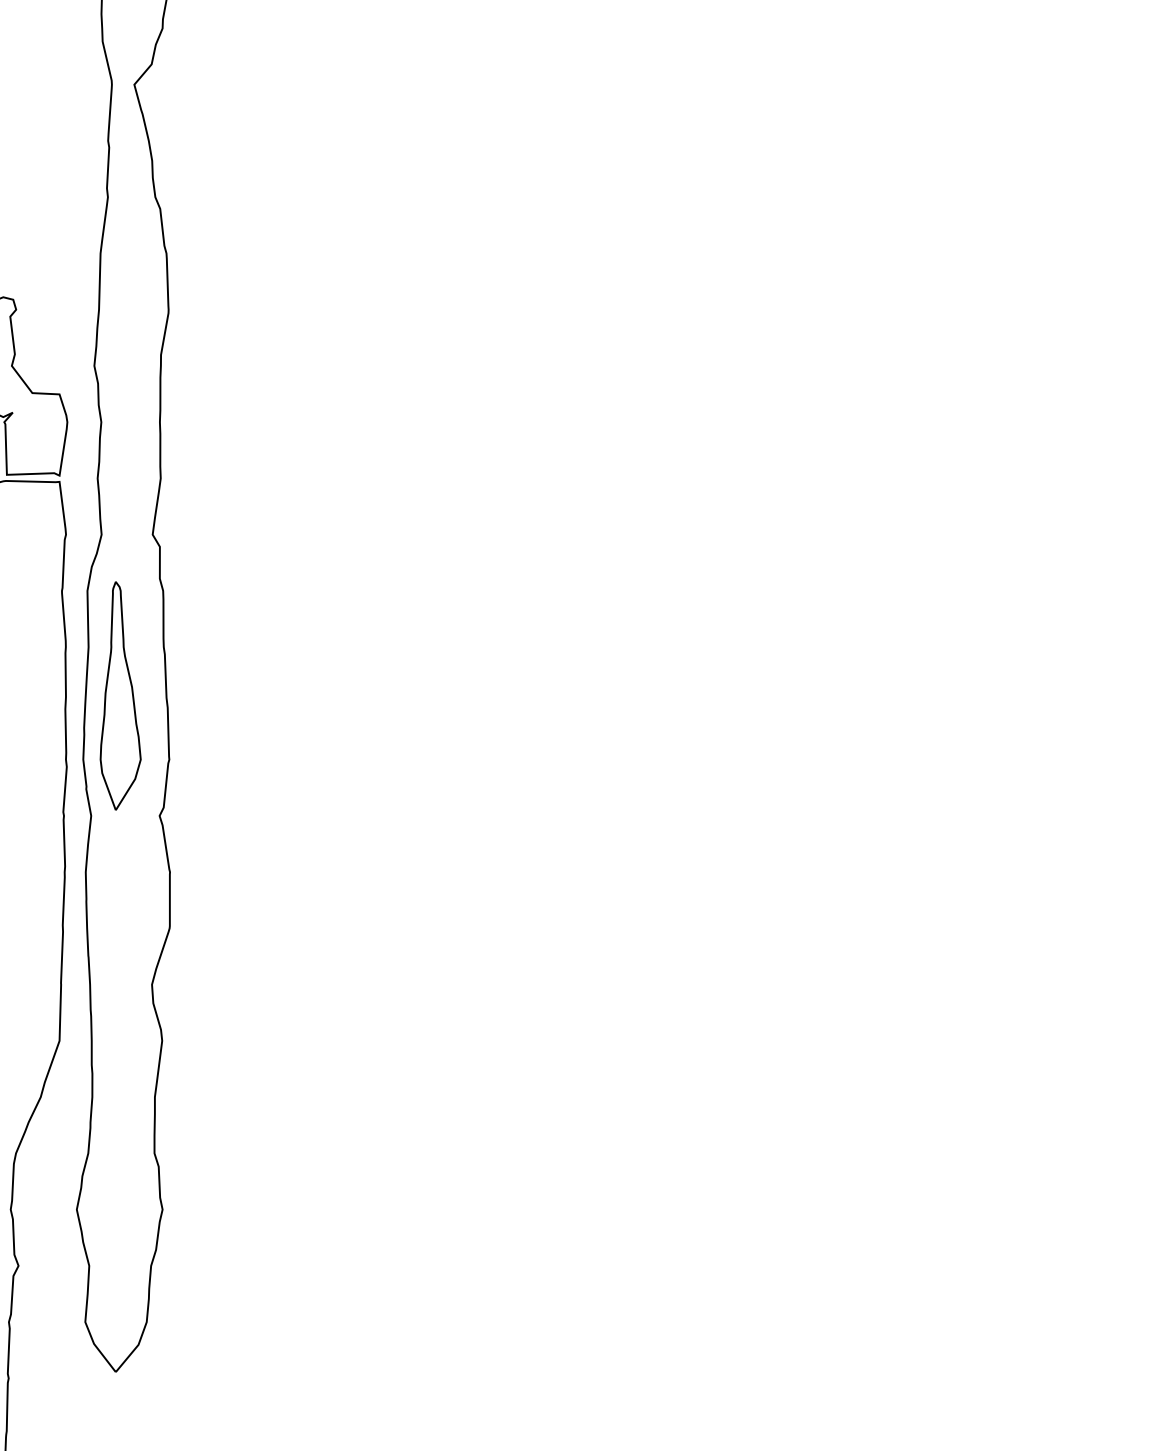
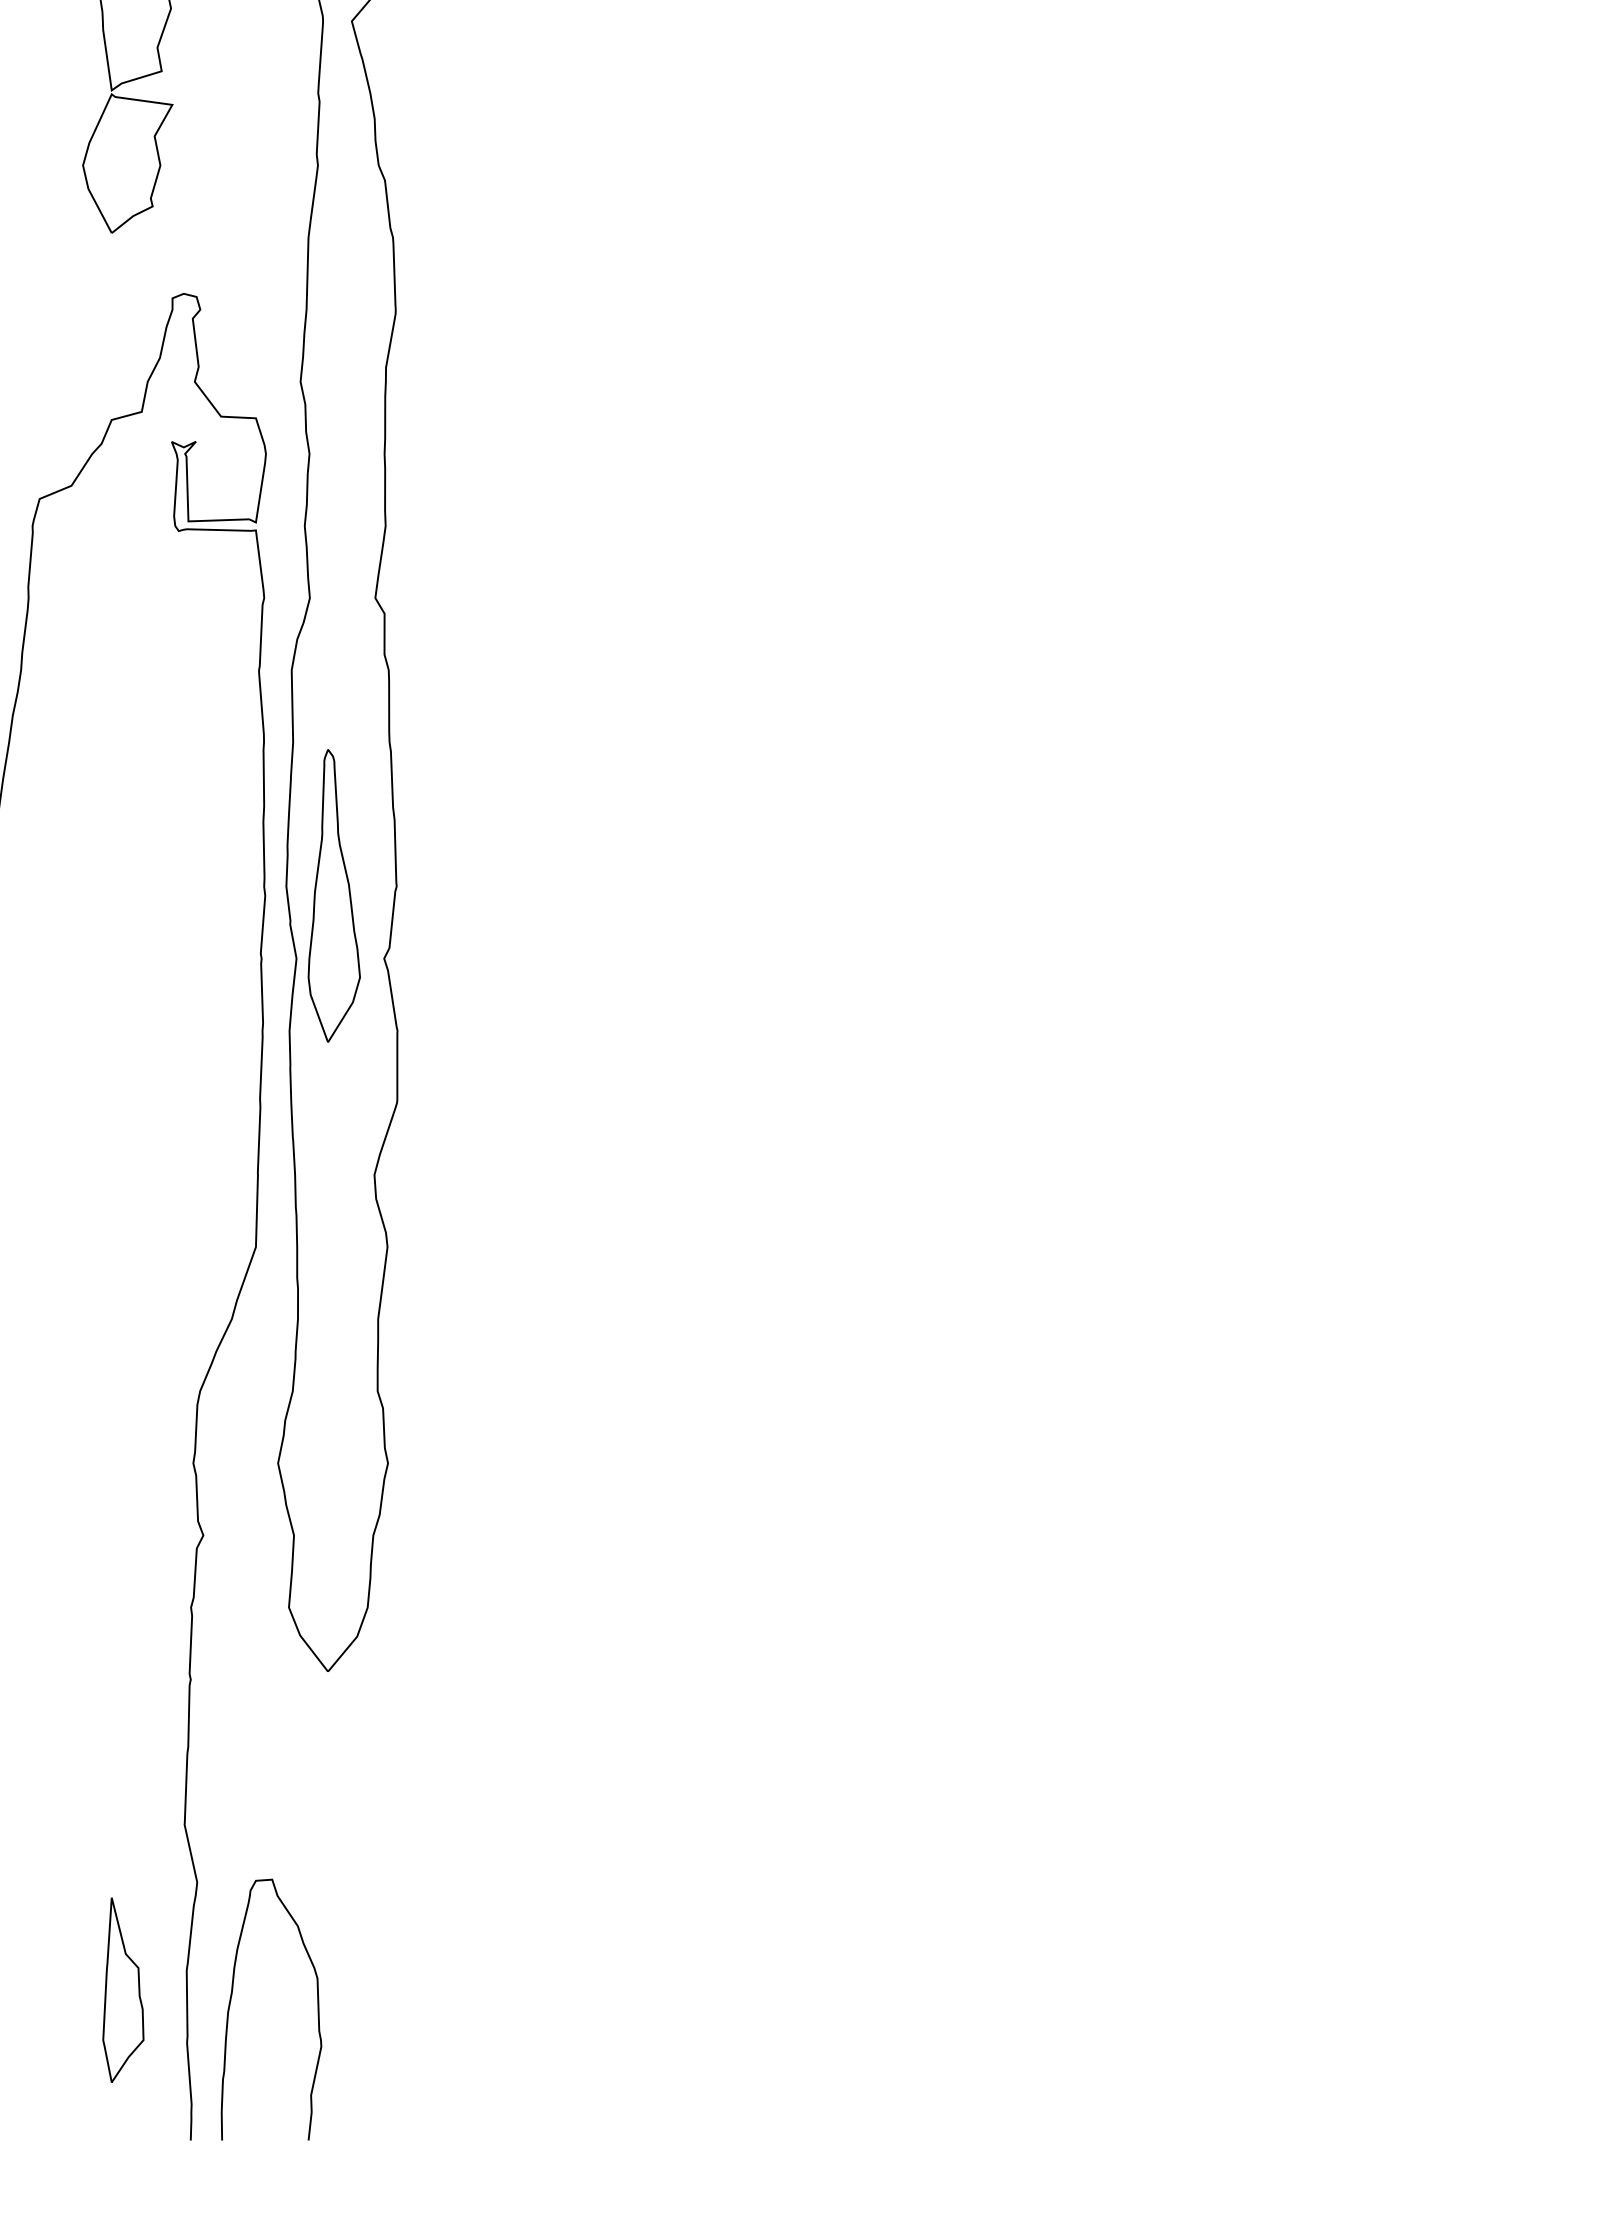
part: (120, 695) -> (333, 895), moved

